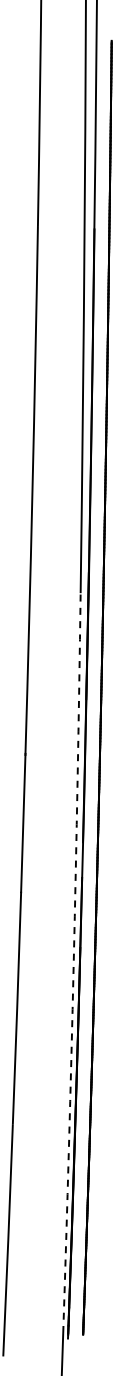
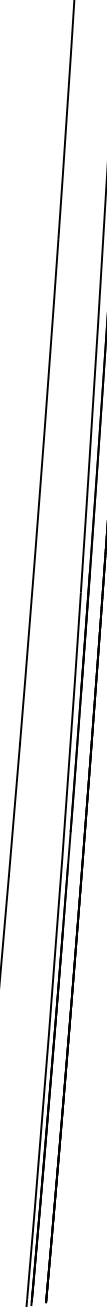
arc: (73, 963) -> (55, 946), dashed -> solid

